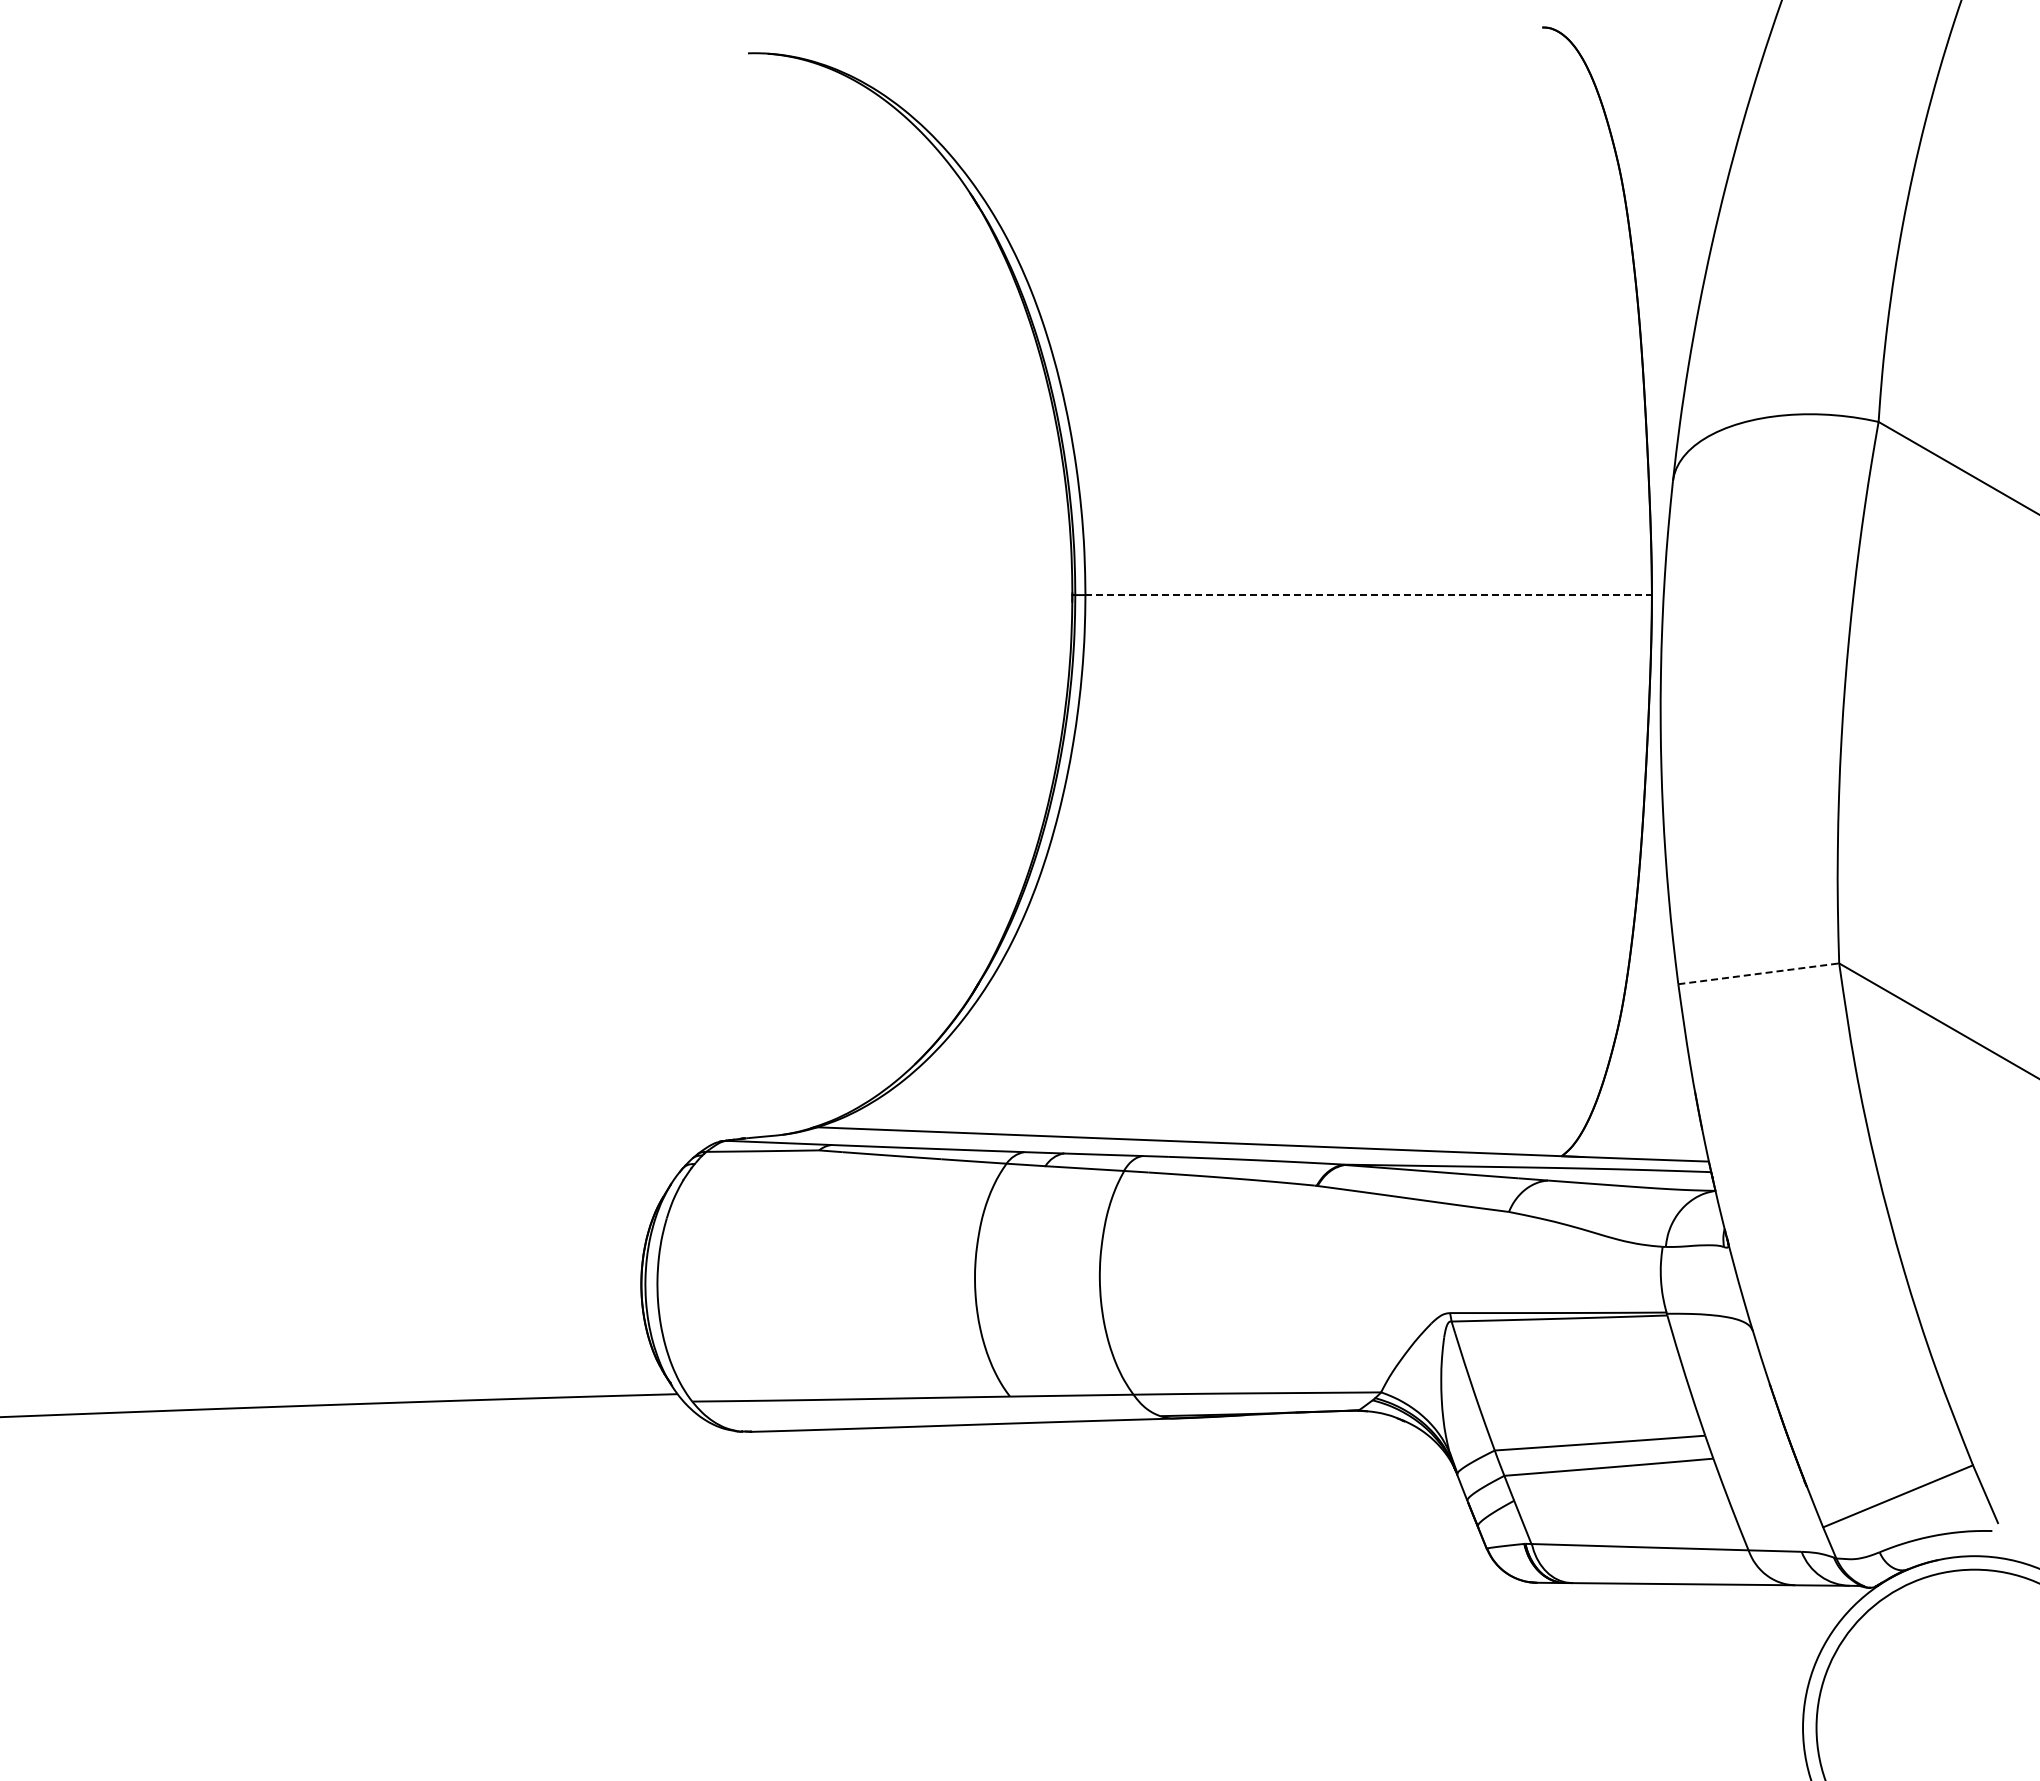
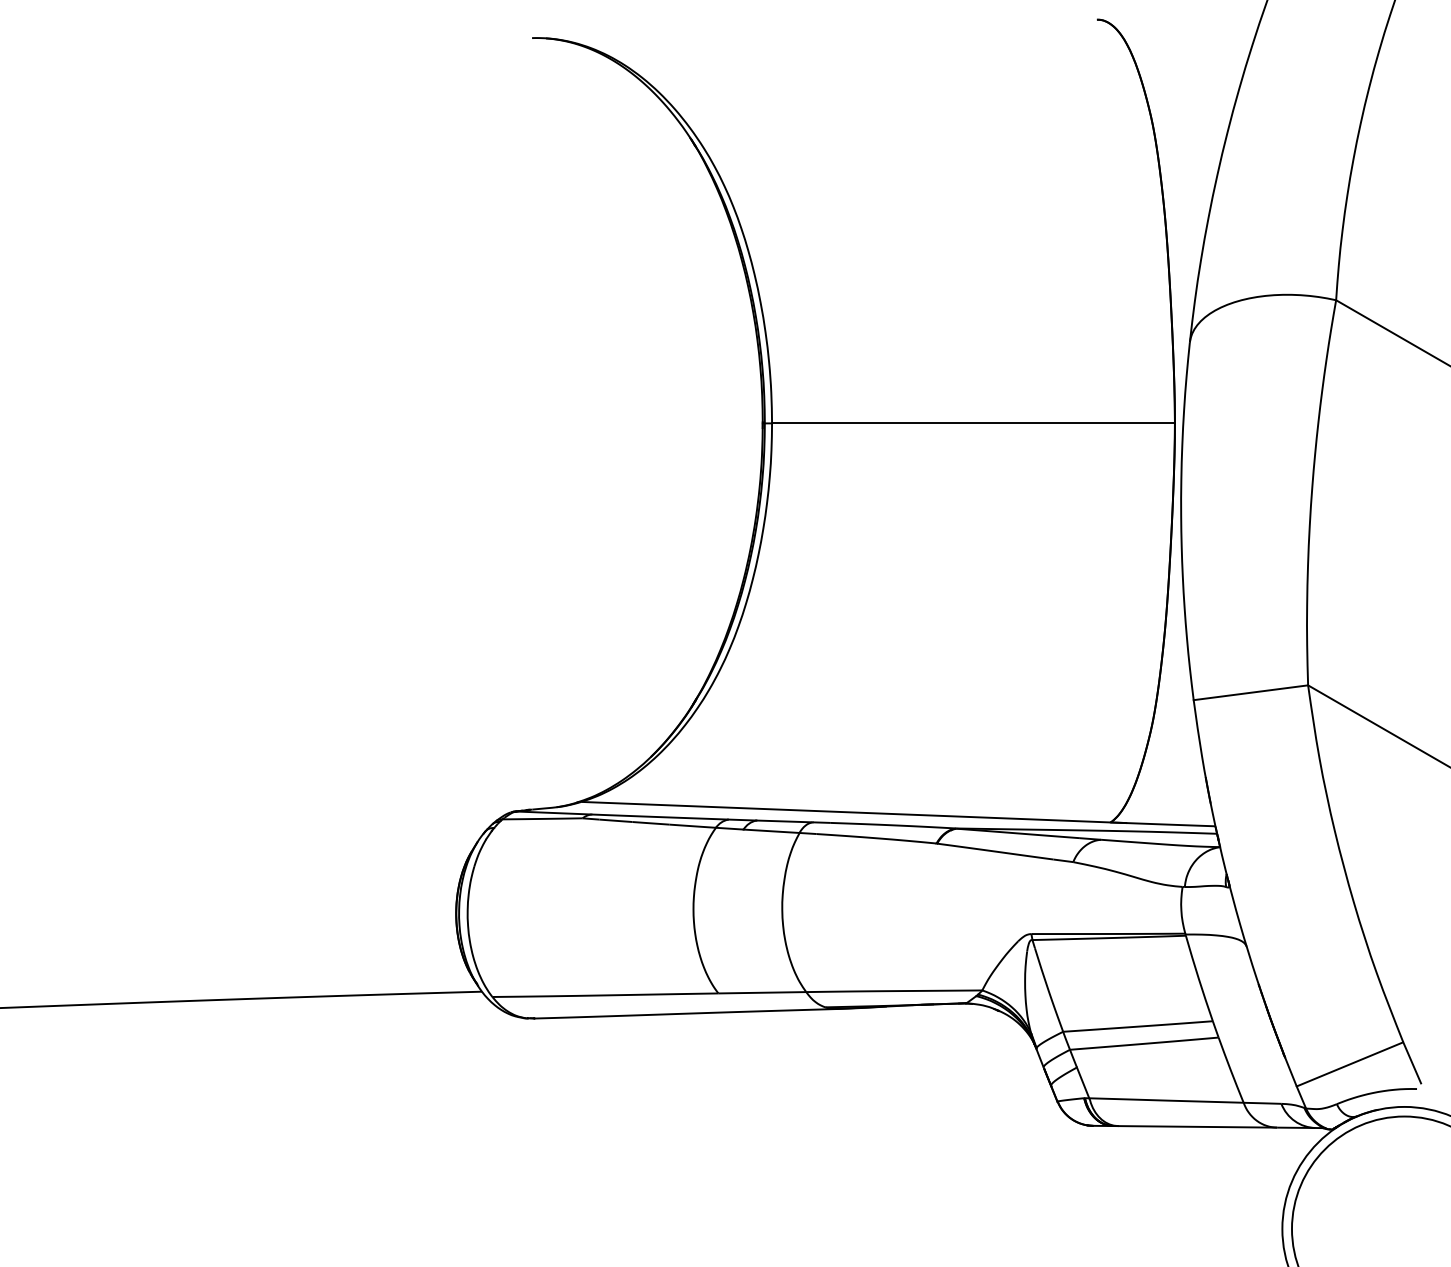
line: (1369, 595) -> (974, 423), dashed -> solid
line: (1759, 973) -> (1251, 692), dashed -> solid

